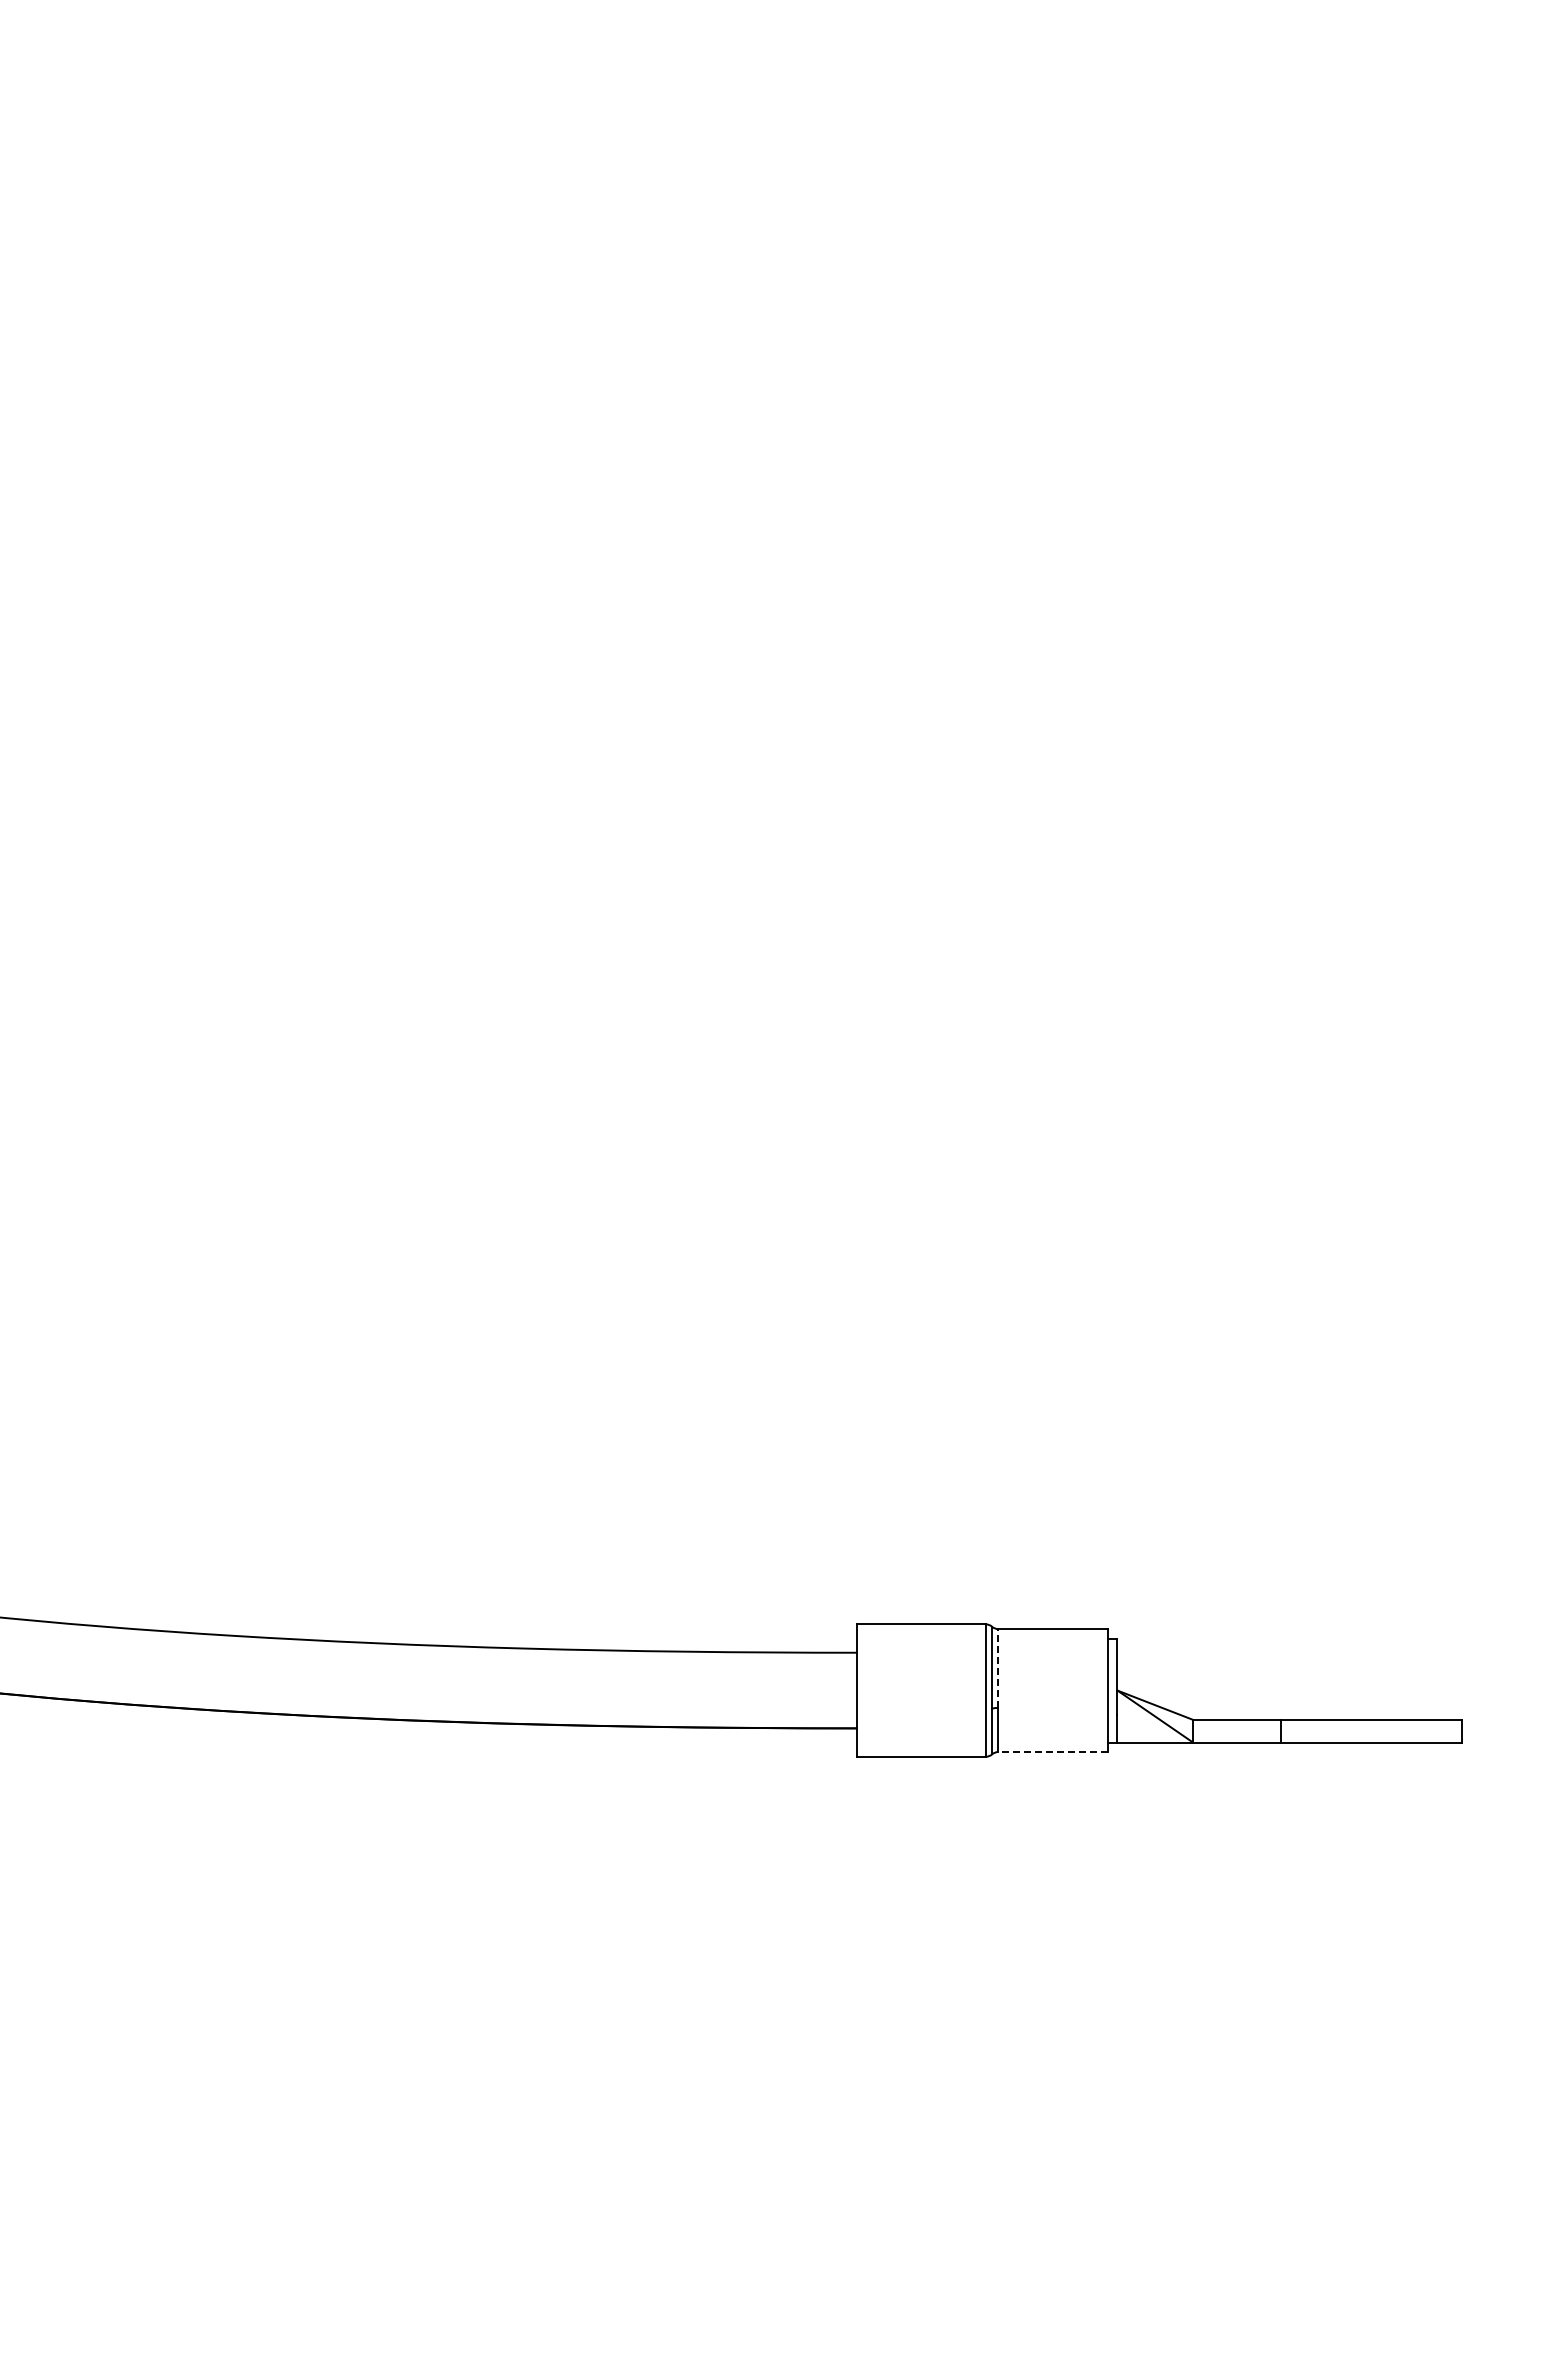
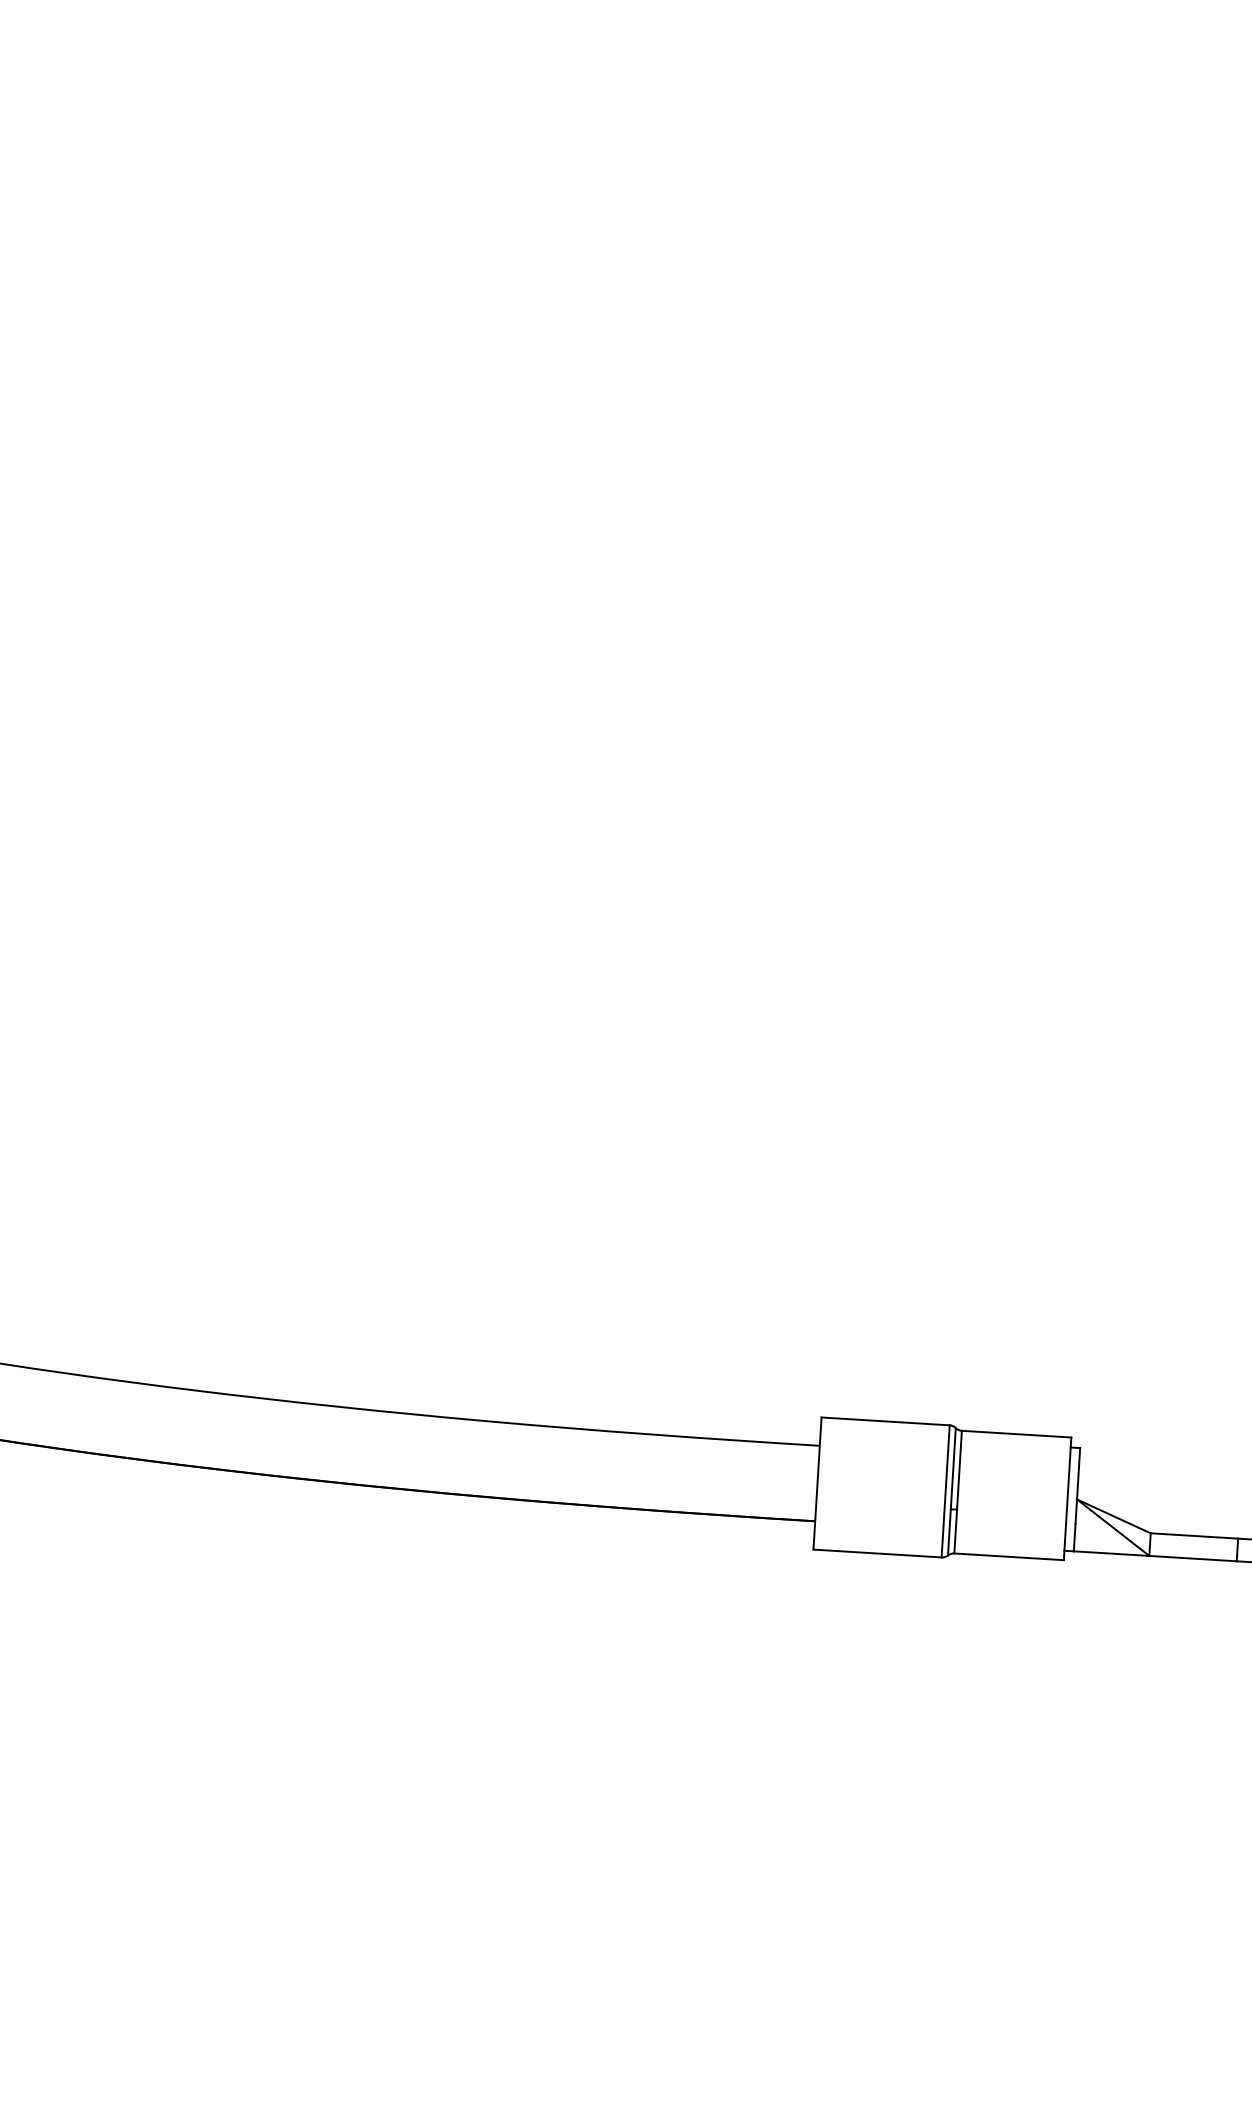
line: (998, 1668) -> (959, 1470), dashed -> solid
line: (1053, 1752) -> (1009, 1557), dashed -> solid

